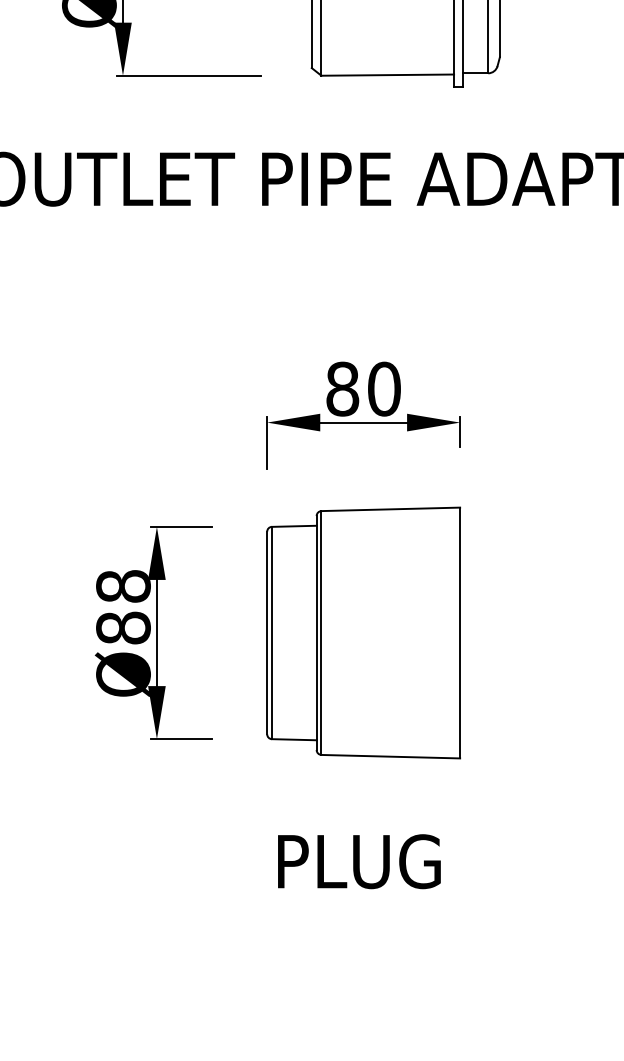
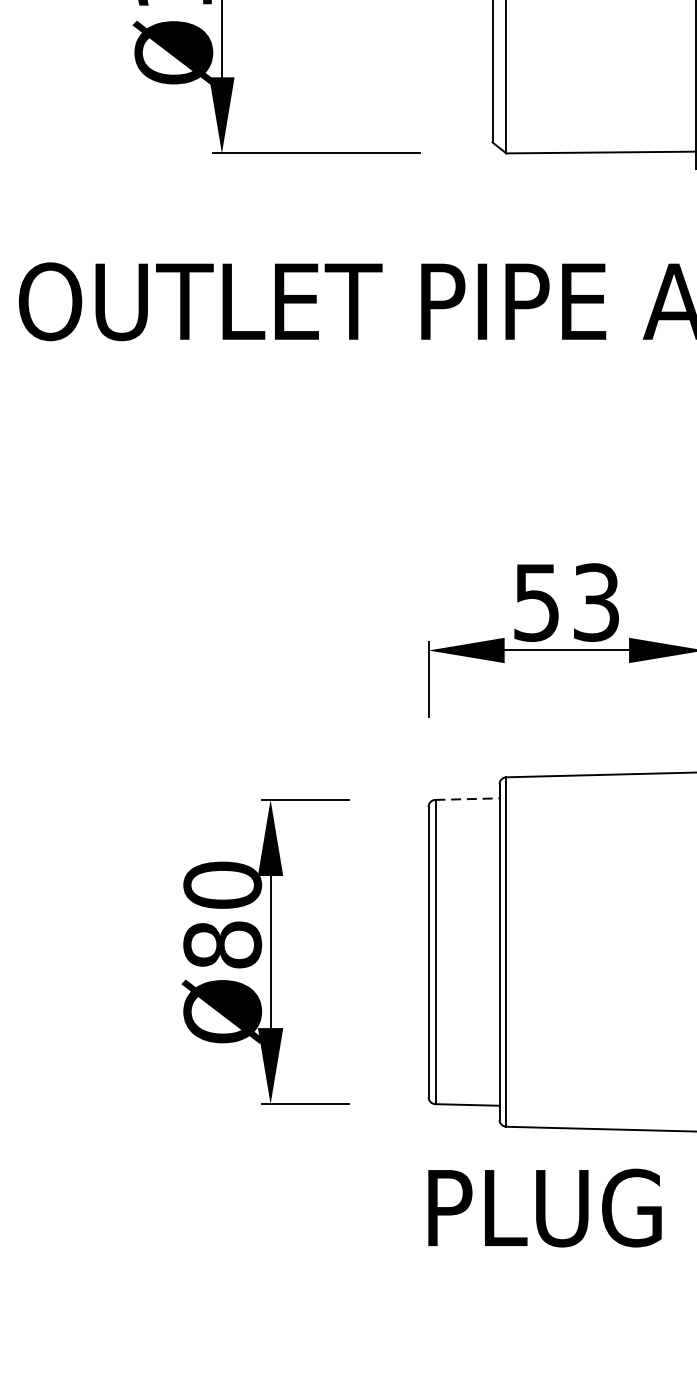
text: (363, 388) -> (566, 601), 80 -> 53
line: (294, 526) -> (467, 799), solid -> dashed
text: (123, 586) -> (222, 885), Ø88 -> Ø80
text: (359, 861) -> (545, 1207), moved

